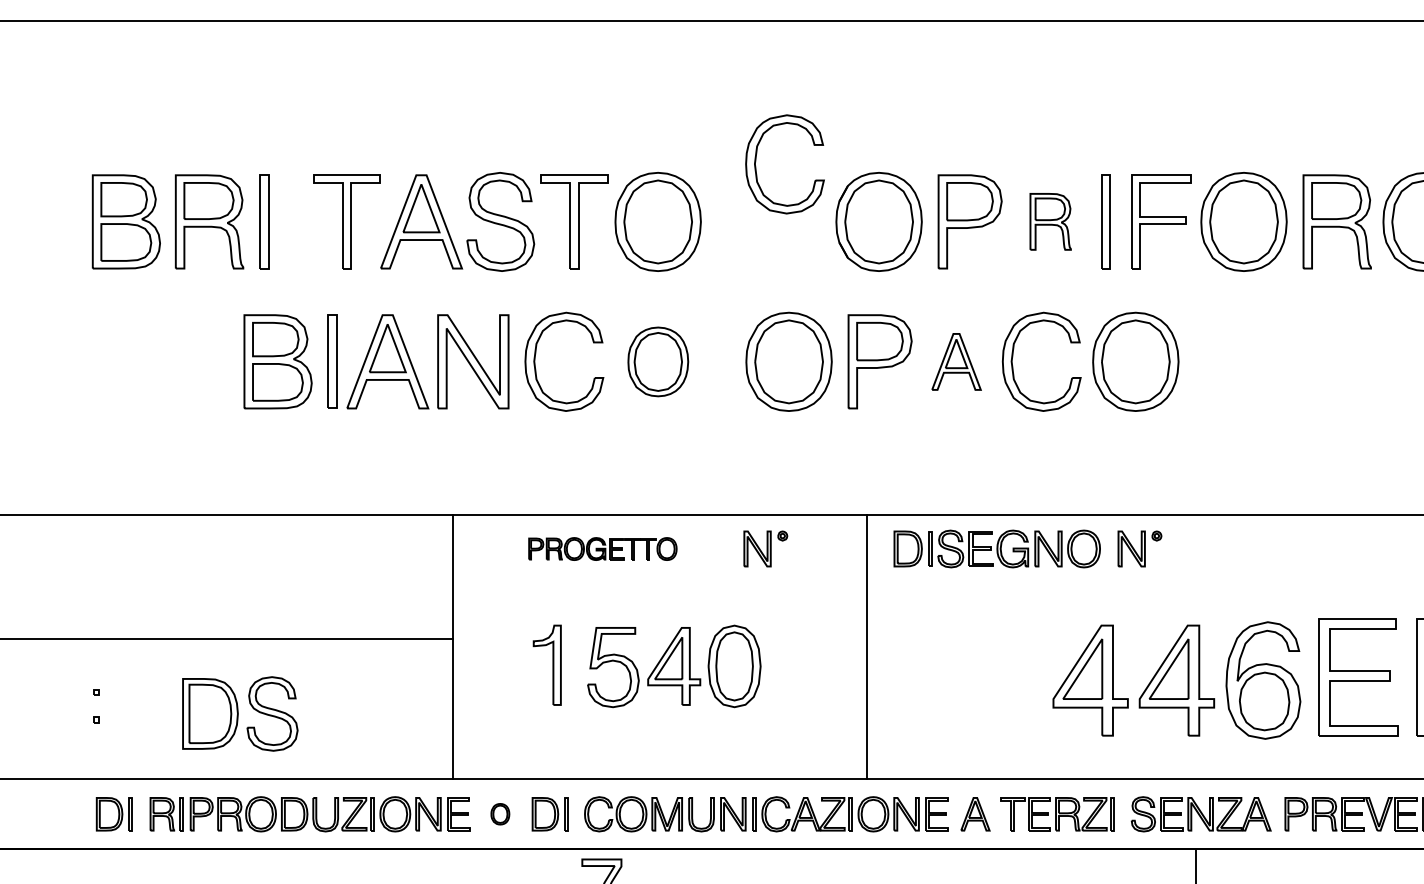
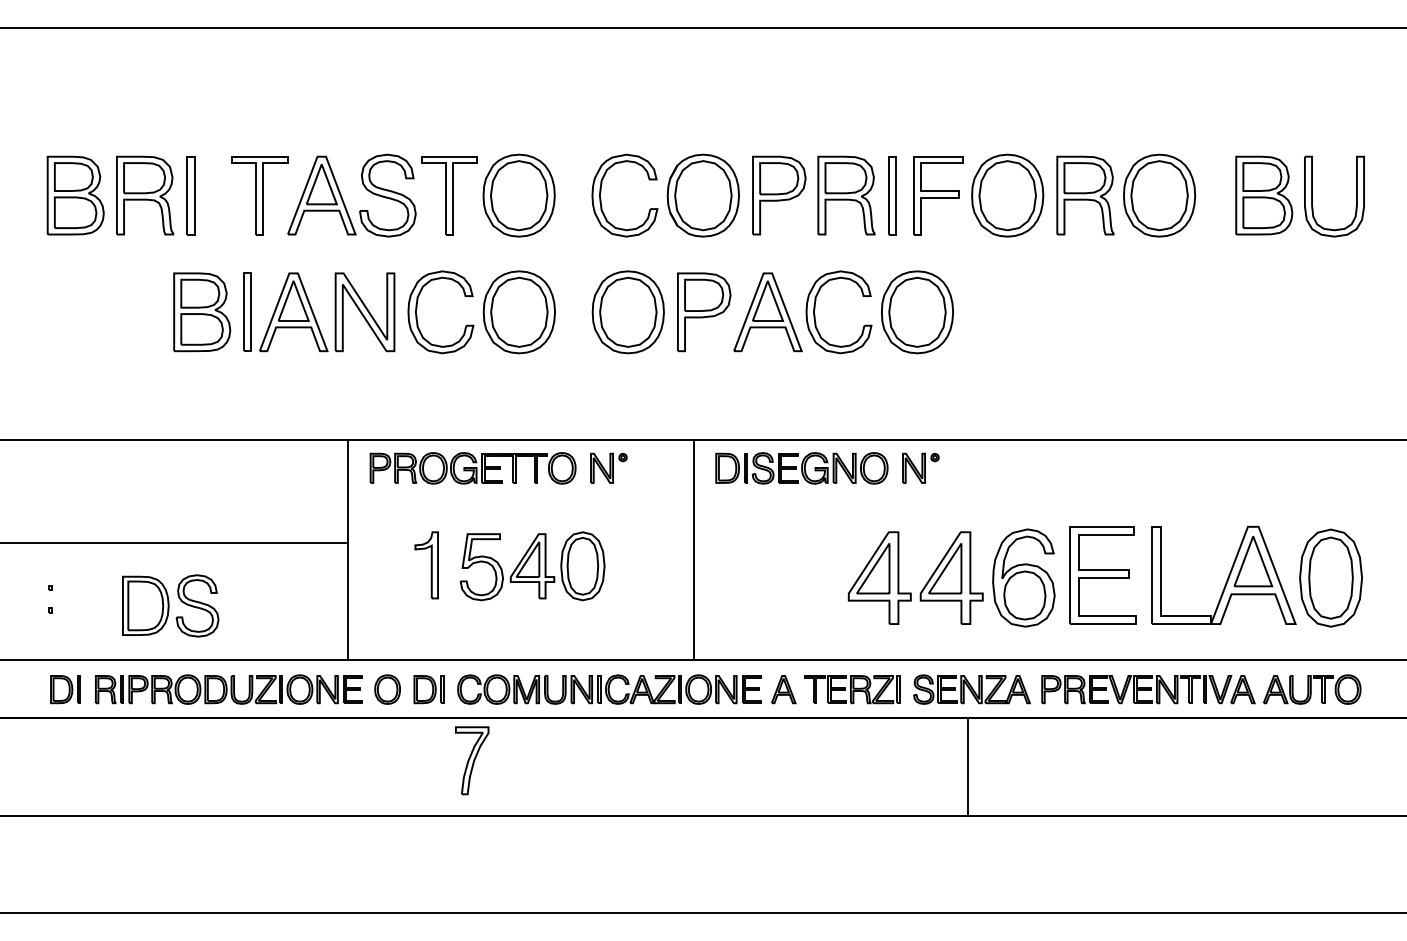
part: (756, 160) -> (601, 192), moved
part: (1050, 221) -> (846, 195), size x1.67
part: (657, 362) -> (518, 312), size x1.43
part: (955, 362) -> (767, 312), size x1.67
part: (602, 549) -> (472, 468), size x1.67
part: (500, 814) -> (387, 689), size x1.67

